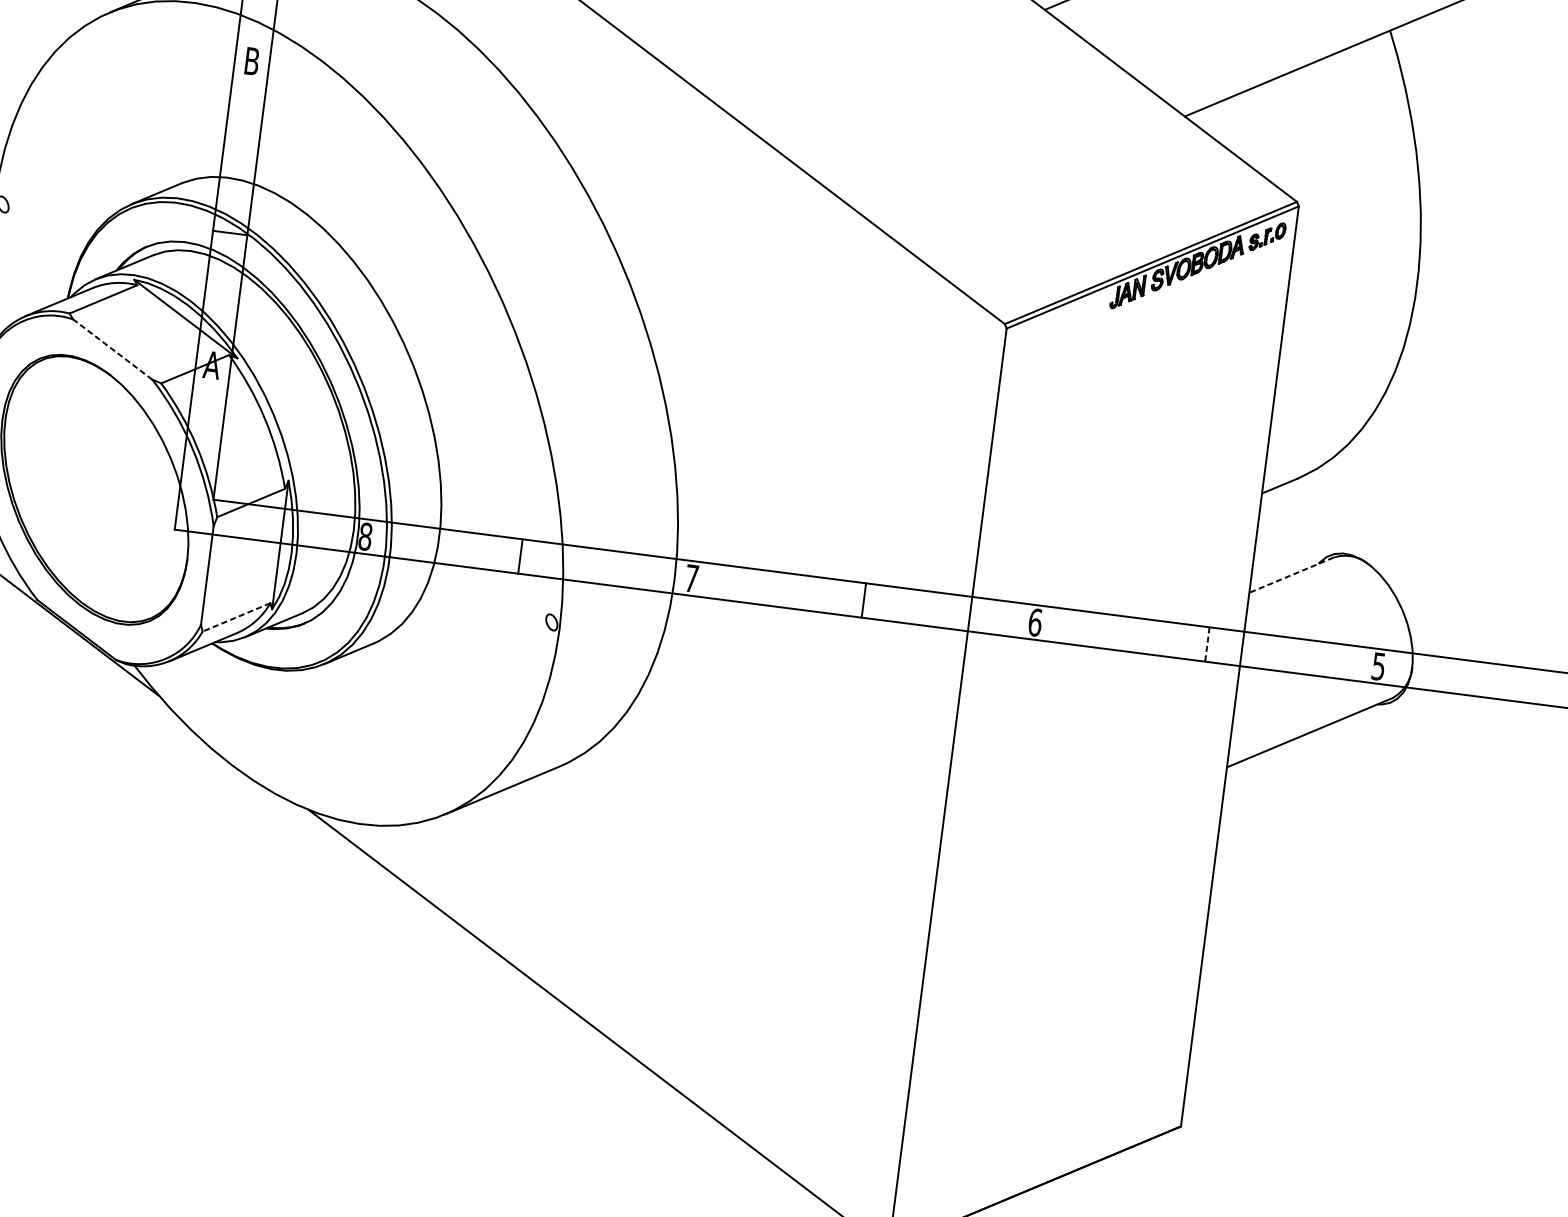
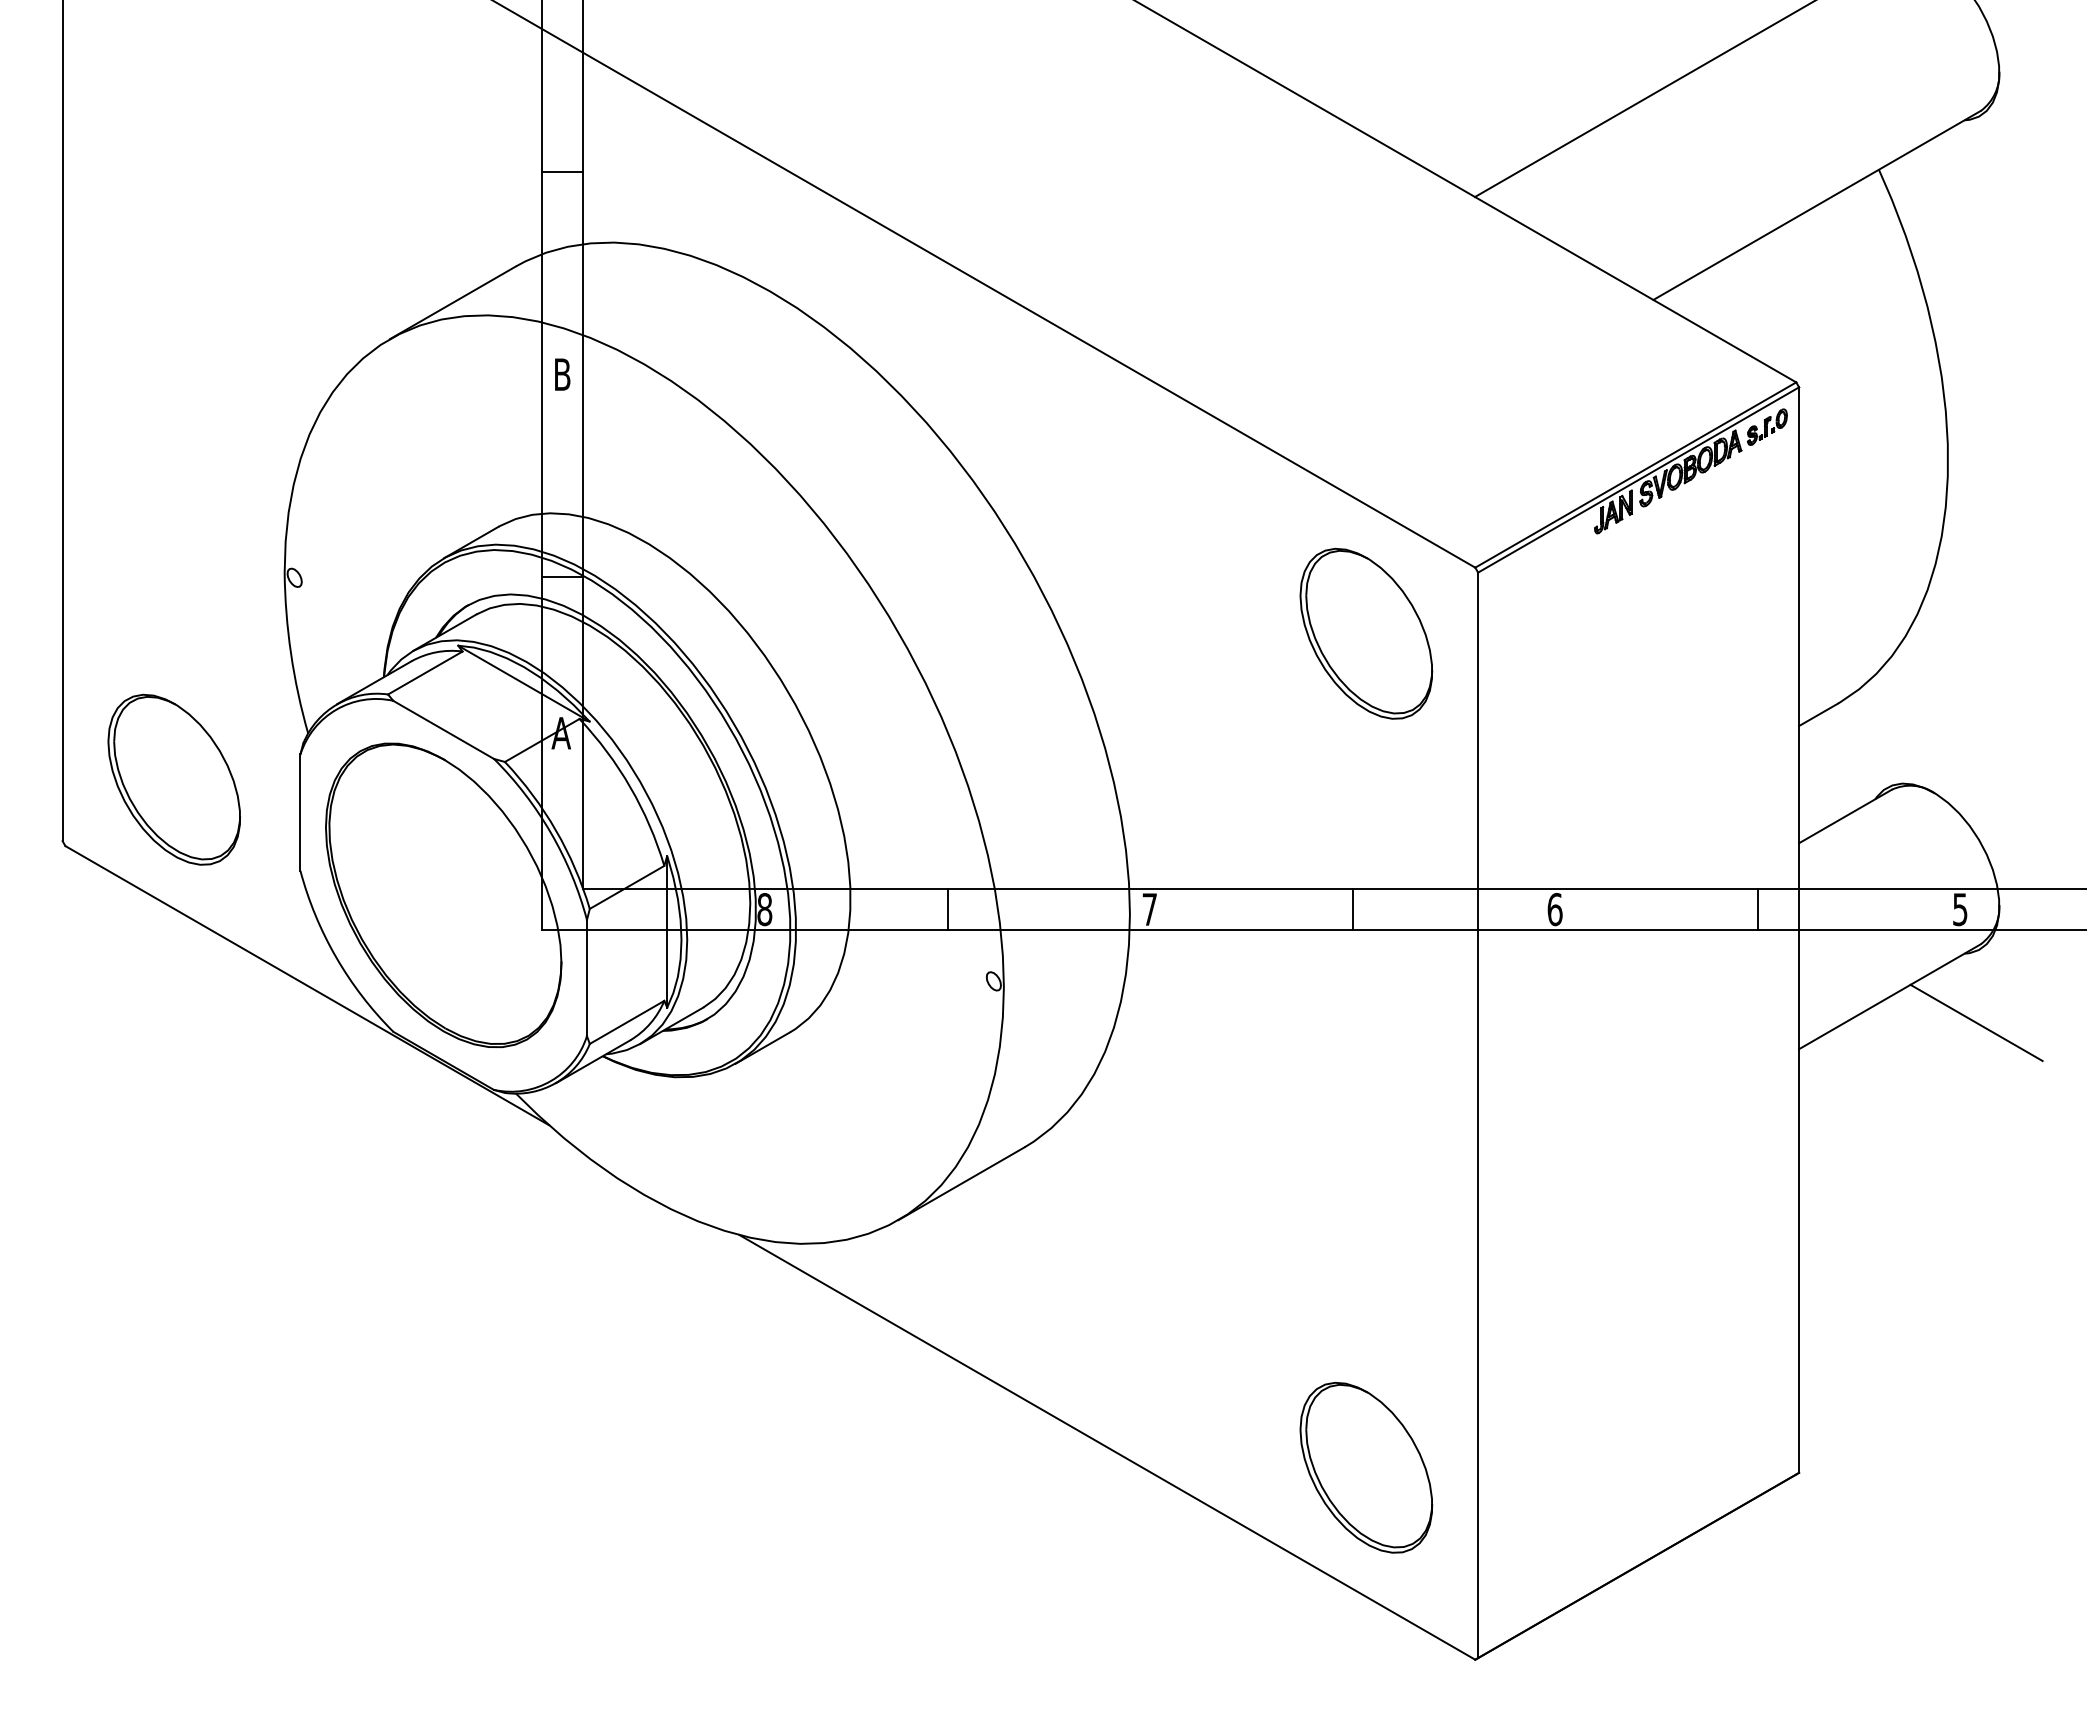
line: (112, 349) -> (443, 729), dashed -> solid
part: (905, 368) -> (1366, 633), added
line: (1291, 575) -> (1845, 816), dashed -> solid
line: (236, 617) -> (626, 1022), dashed -> solid
line: (1207, 644) -> (1758, 909), dashed -> solid
line: (1380, 764) -> (1976, 1022), added
part: (814, 1074) -> (1366, 1467), added

